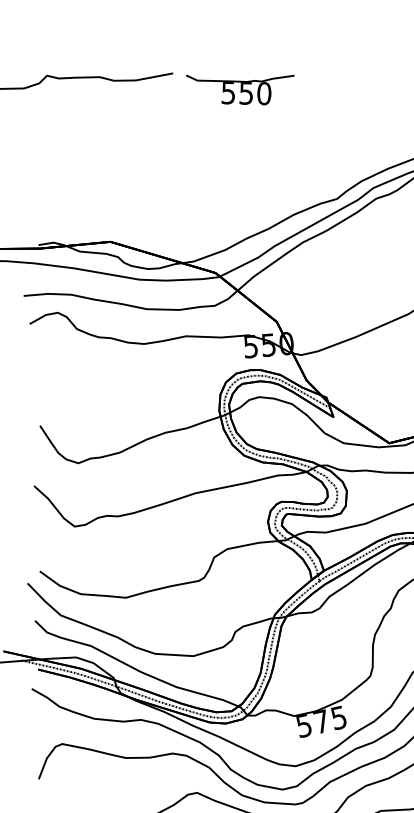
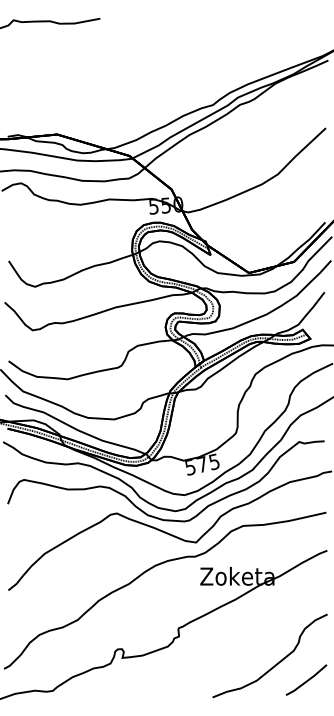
part: (240, 89) -> (146, 29), removed

